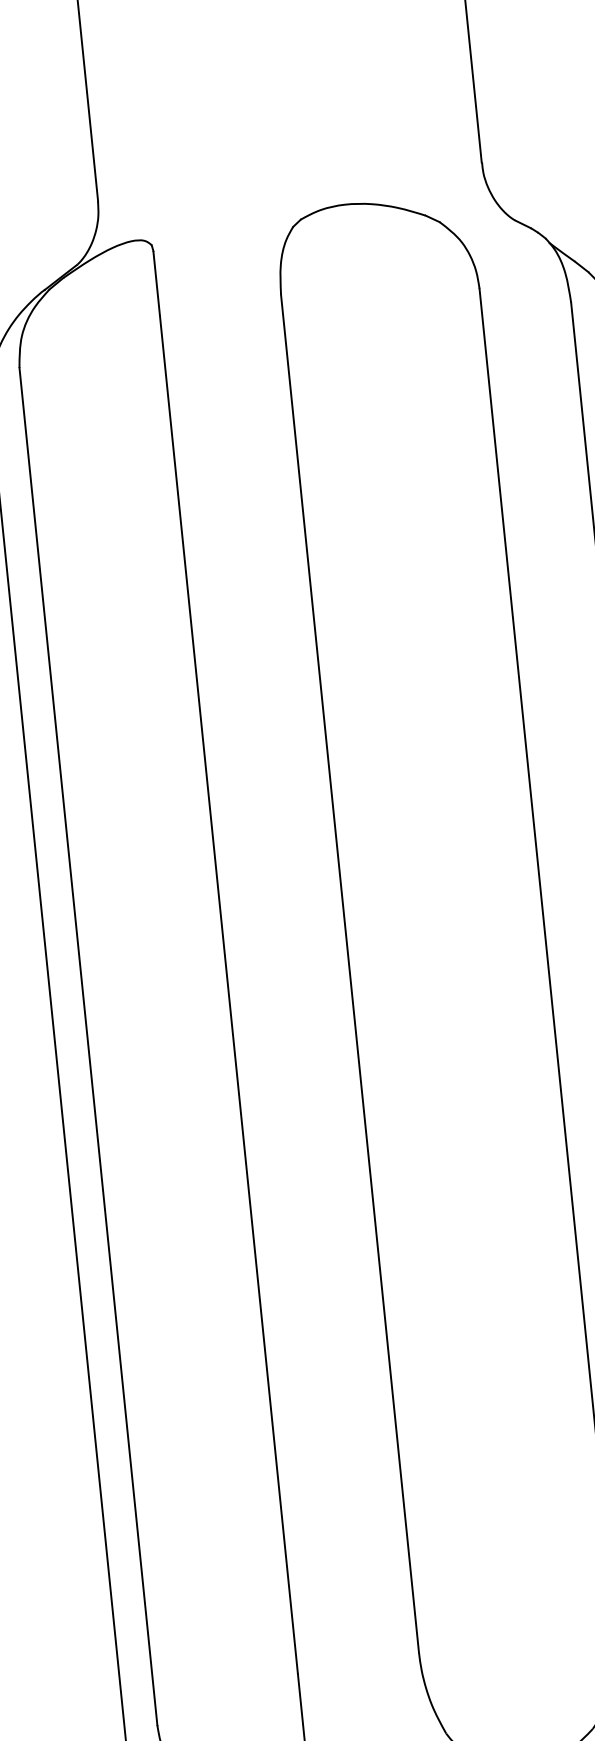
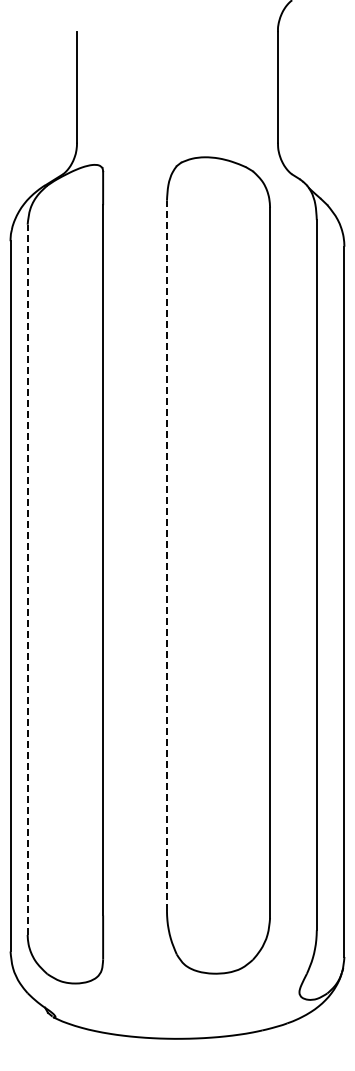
line: (349, 973) -> (166, 555), solid -> dashed
line: (88, 1045) -> (27, 579), solid -> dashed

